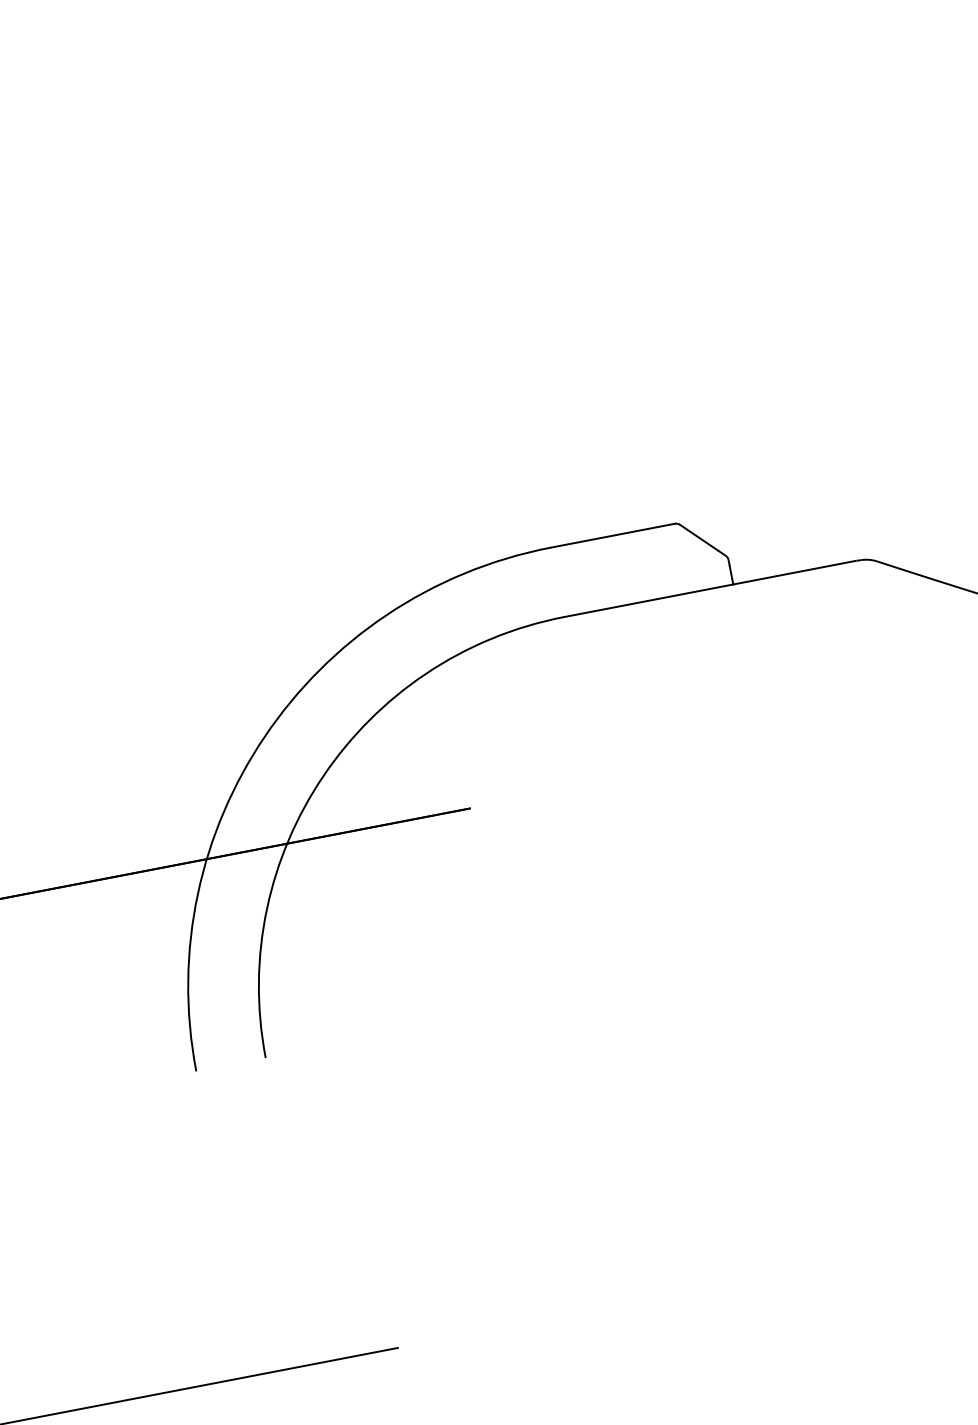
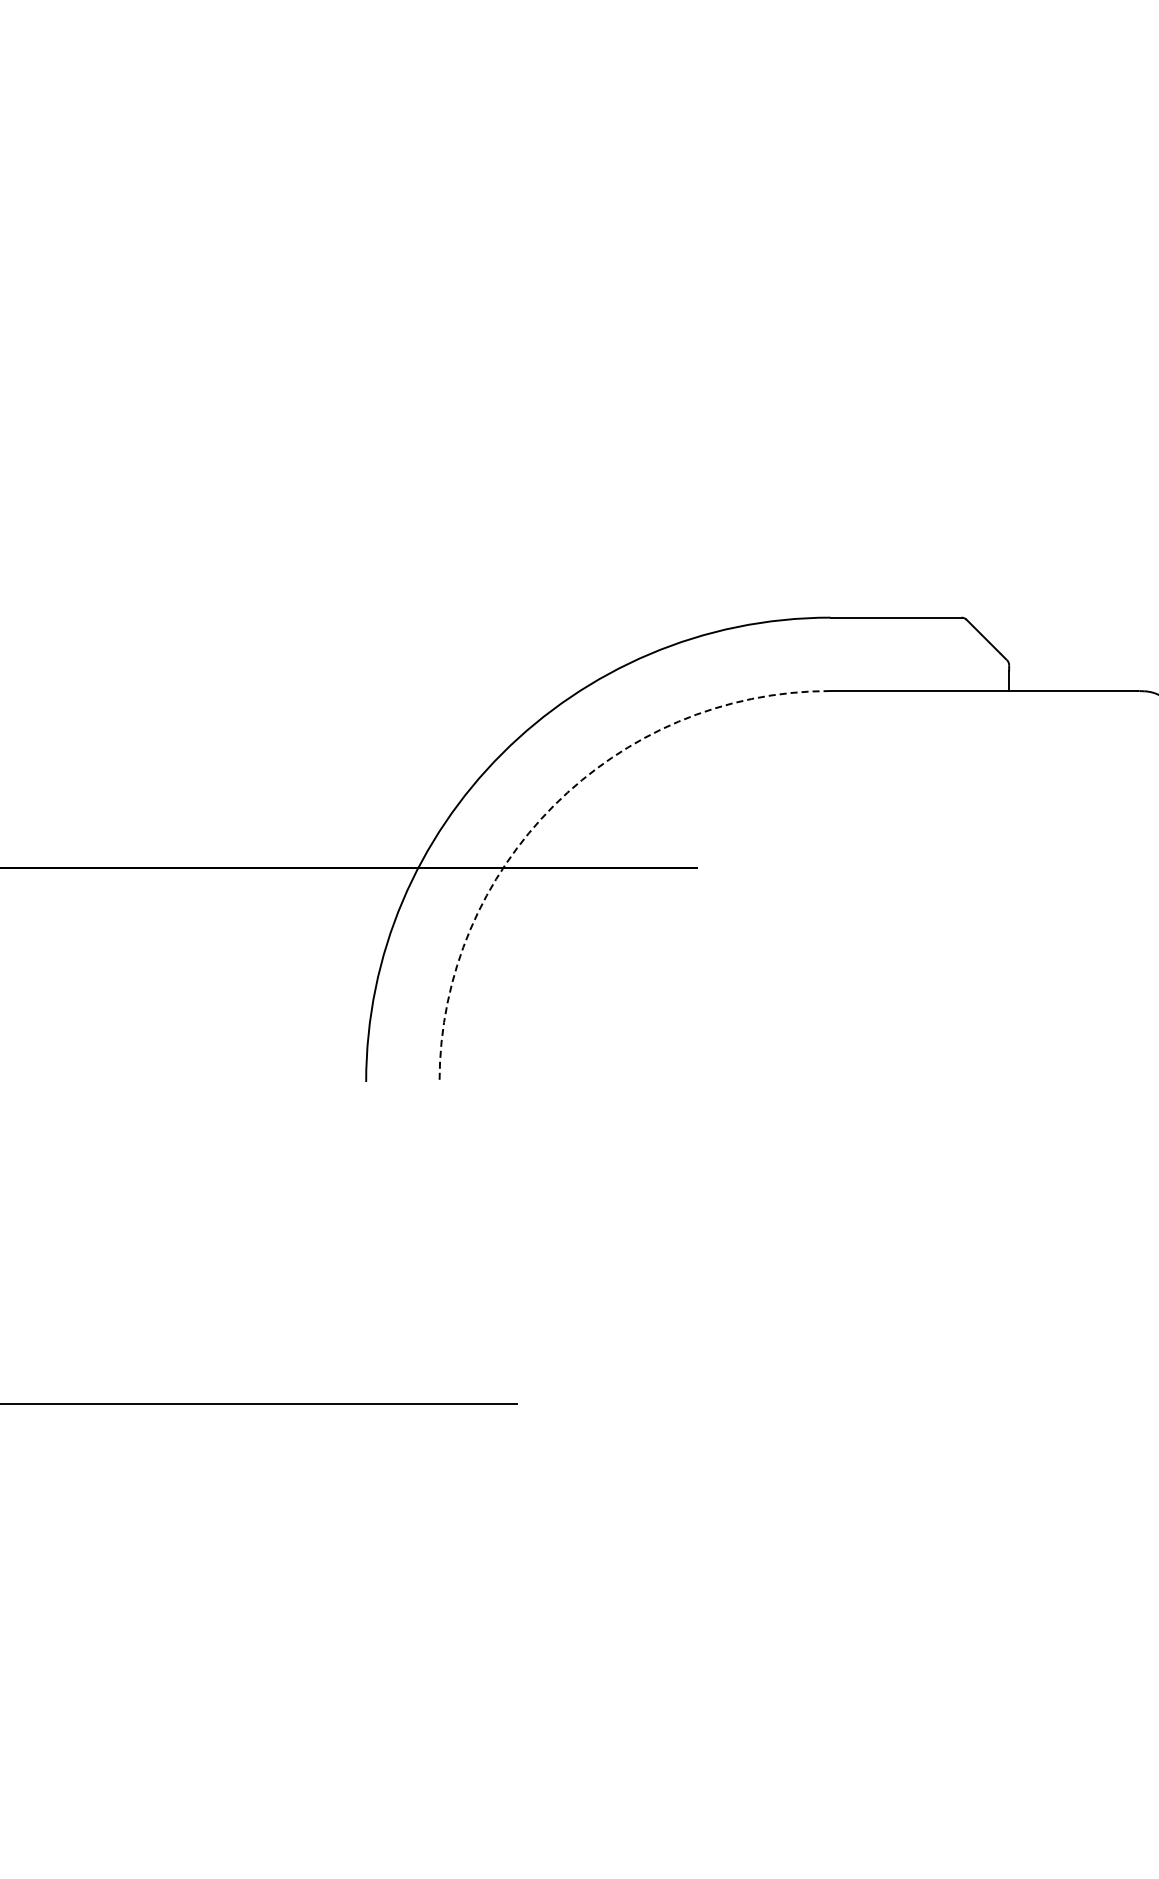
arc: (324, 775) -> (554, 805), solid -> dashed

